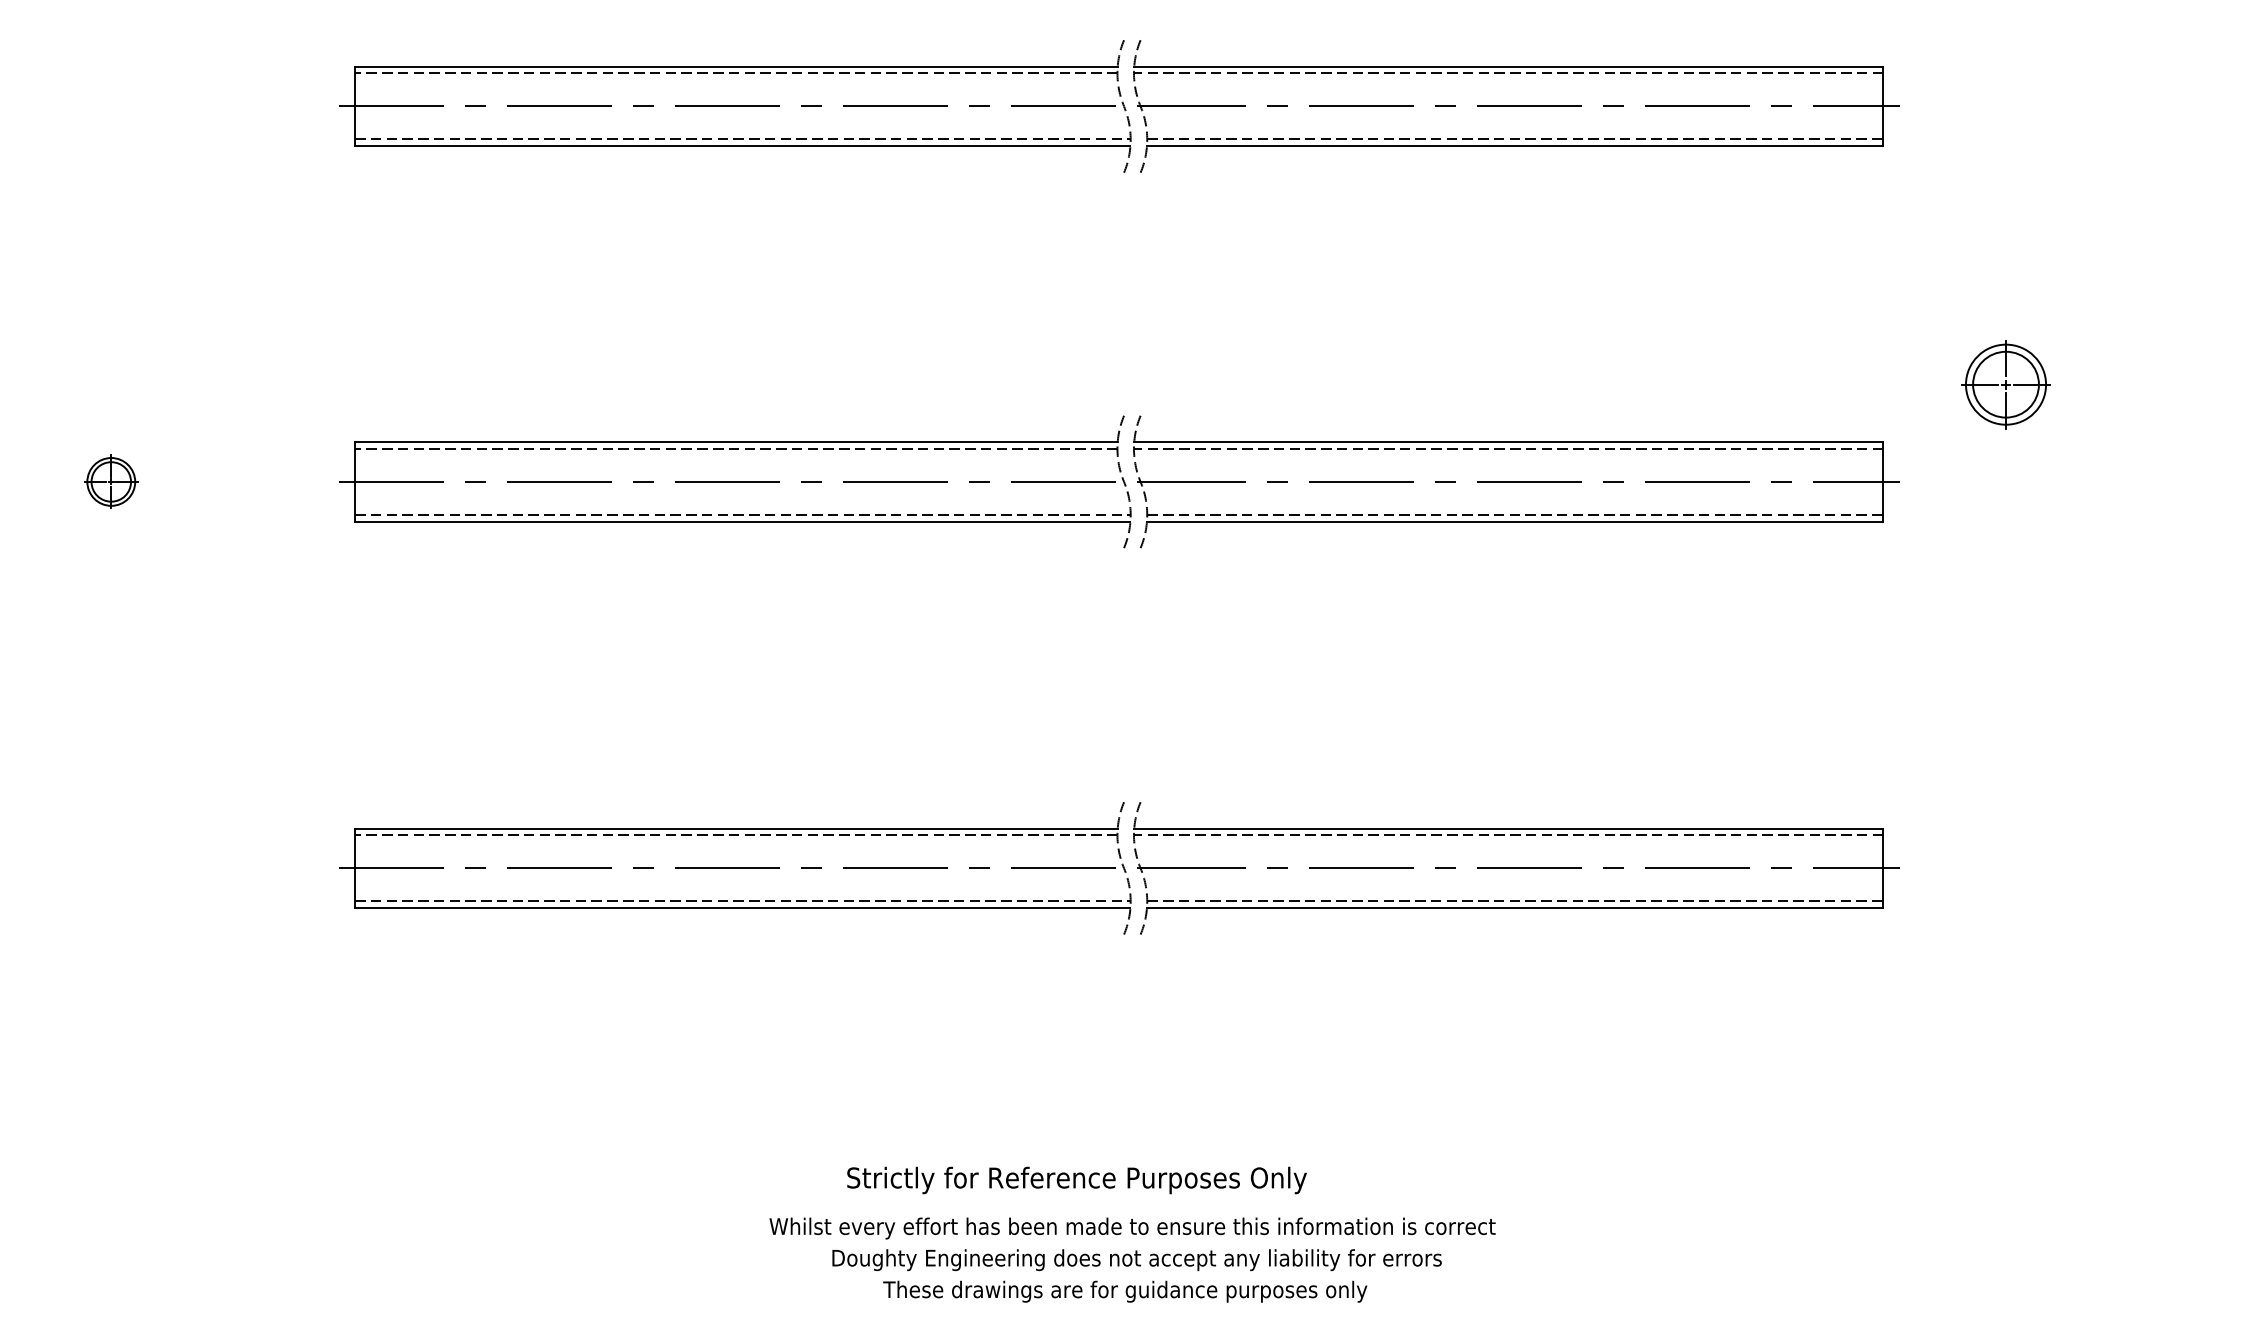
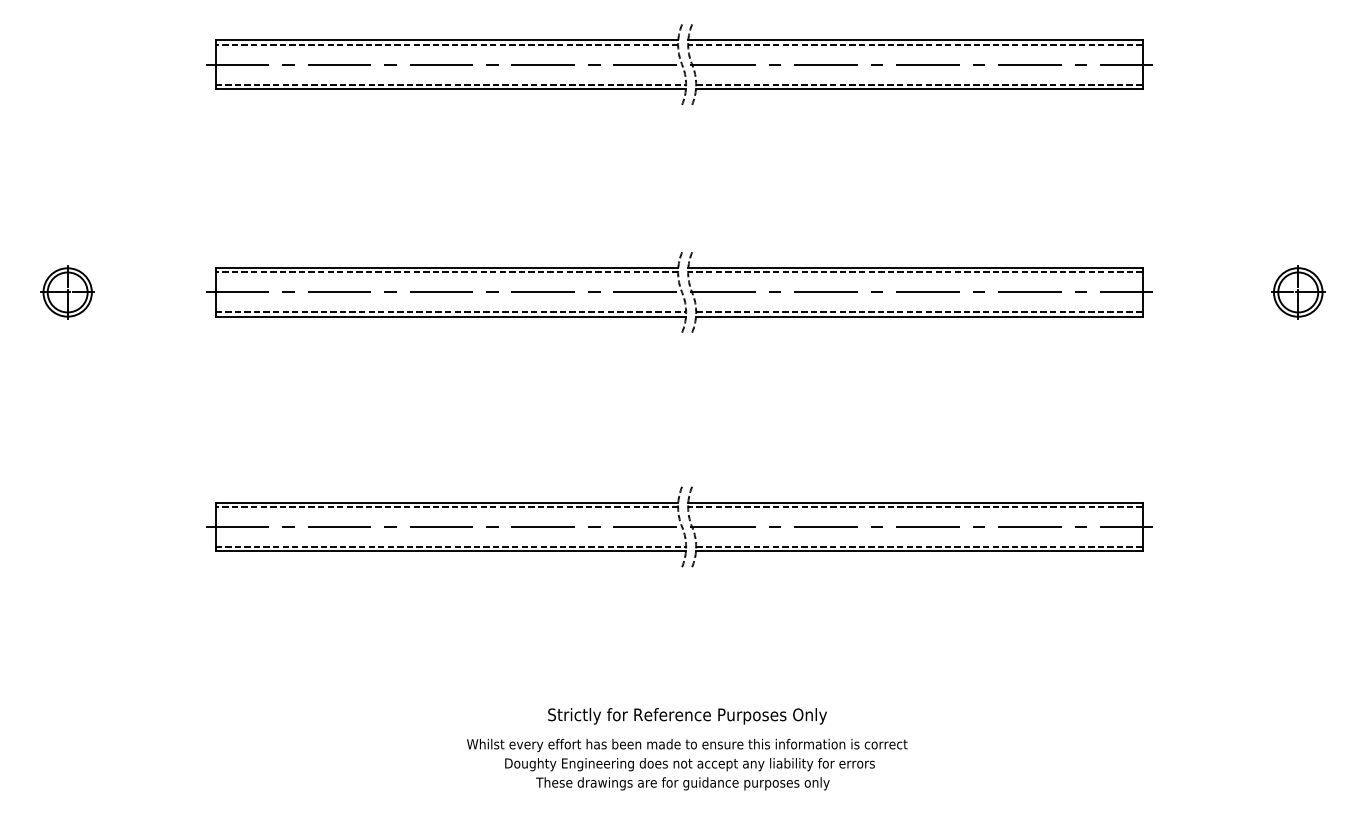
part: (2006, 384) -> (1298, 292), moved
part: (111, 481) -> (67, 292), size x1.67
text: (1076, 1180) -> (687, 716), moved

